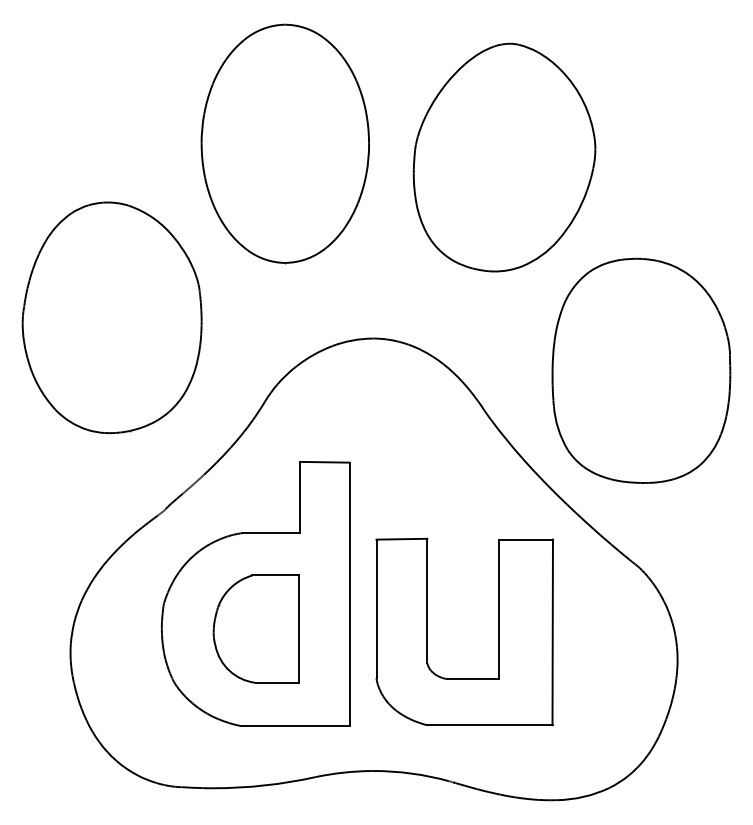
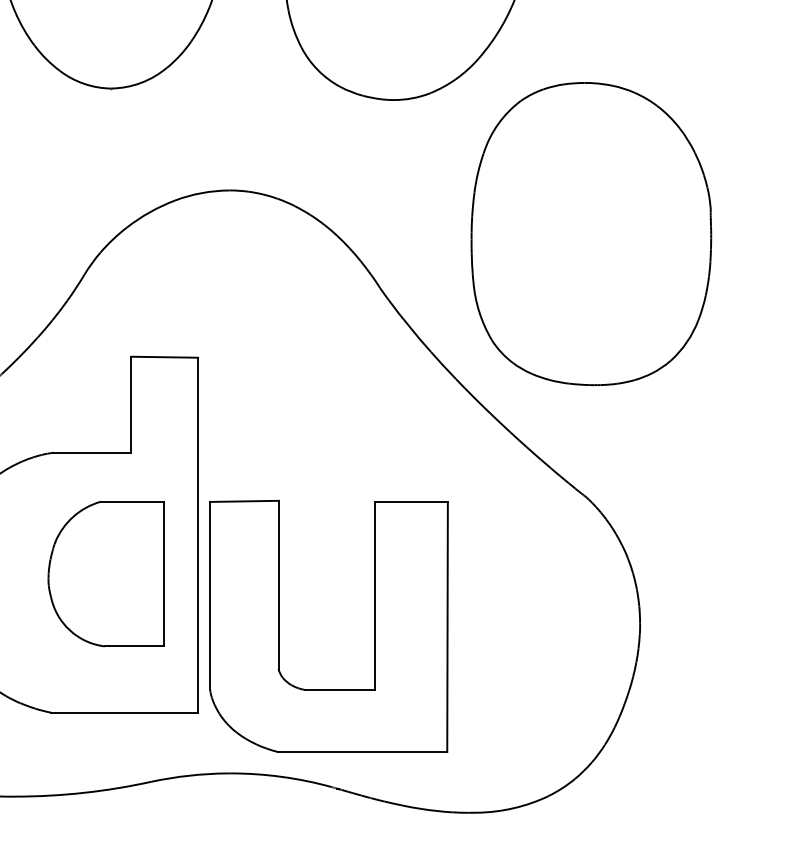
part: (255, 628) -> (104, 573), moved
part: (498, 631) -> (374, 625), moved

